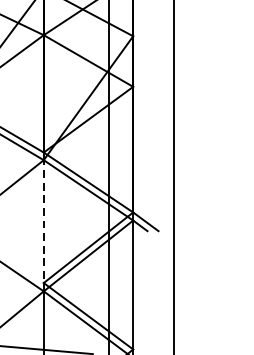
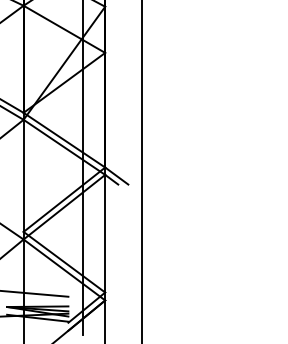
line: (43, 225) -> (23, 179), dashed -> solid

